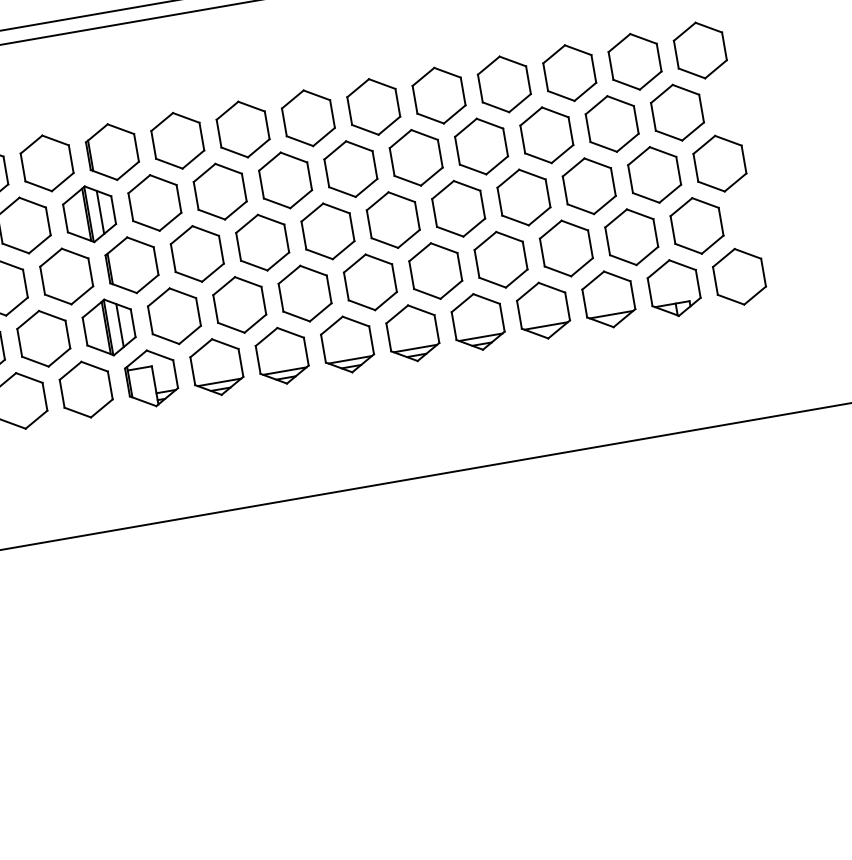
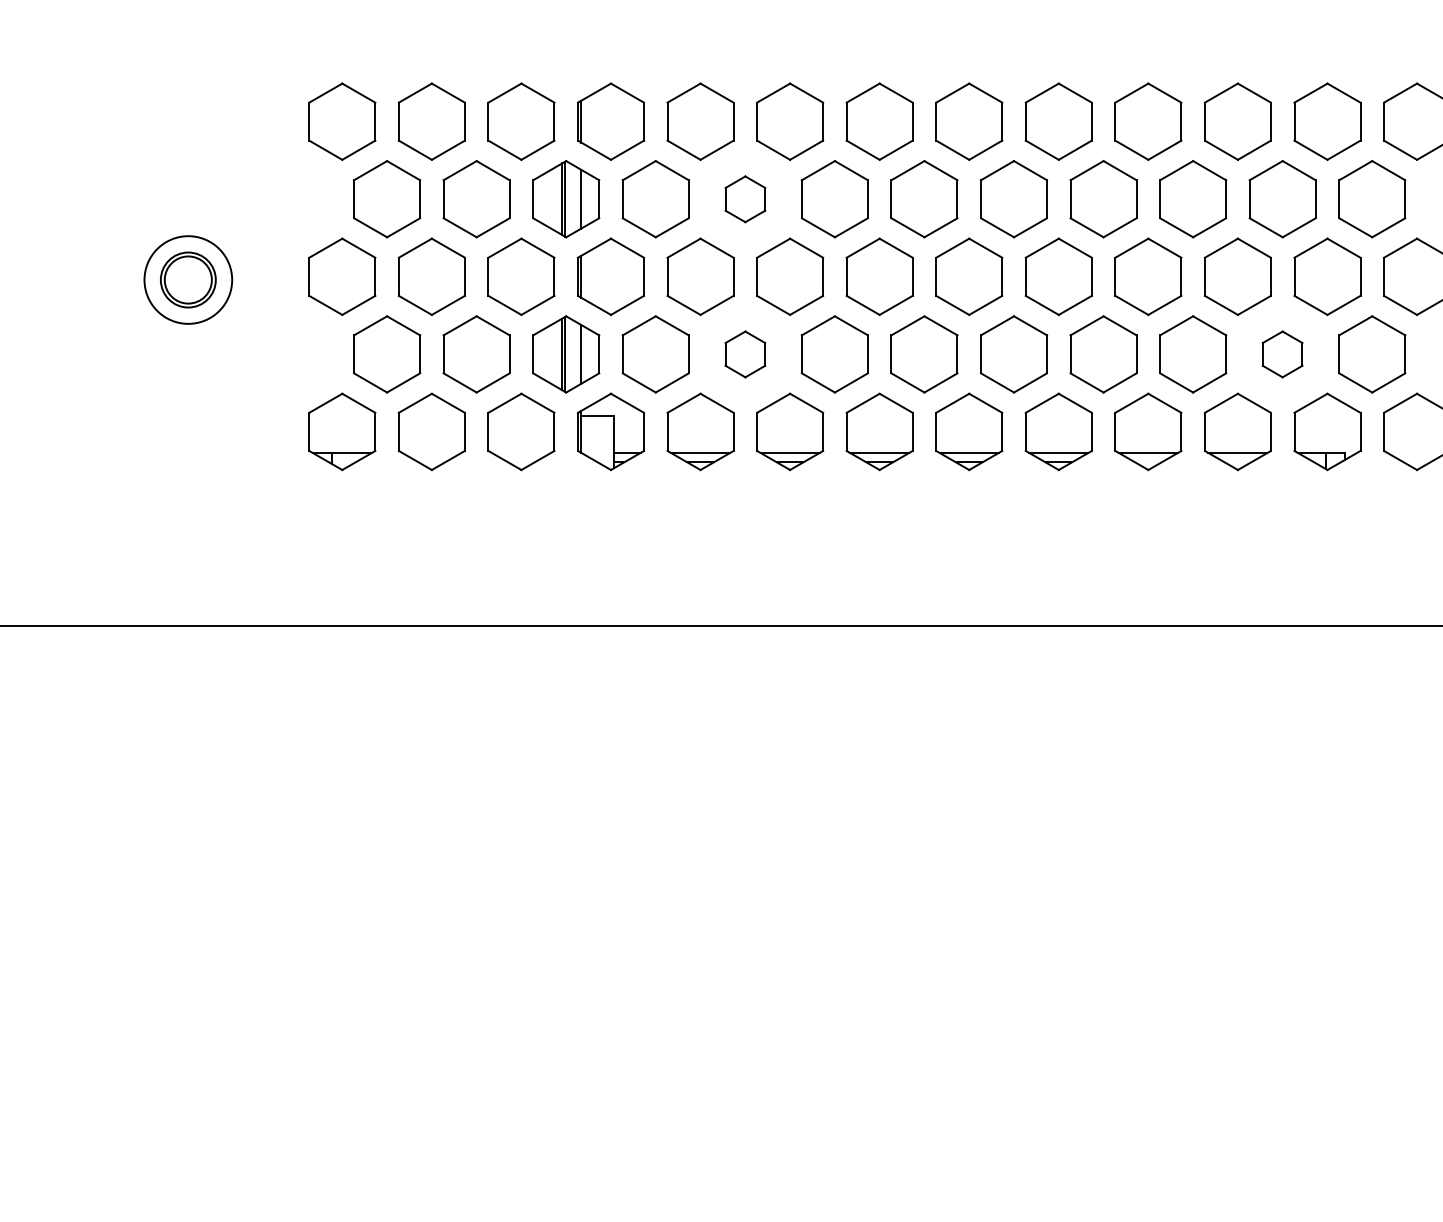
part: (220, 191) -> (745, 199), size x0.6
part: (631, 237) -> (1282, 354), size x0.6
part: (239, 304) -> (745, 354), size x0.6

